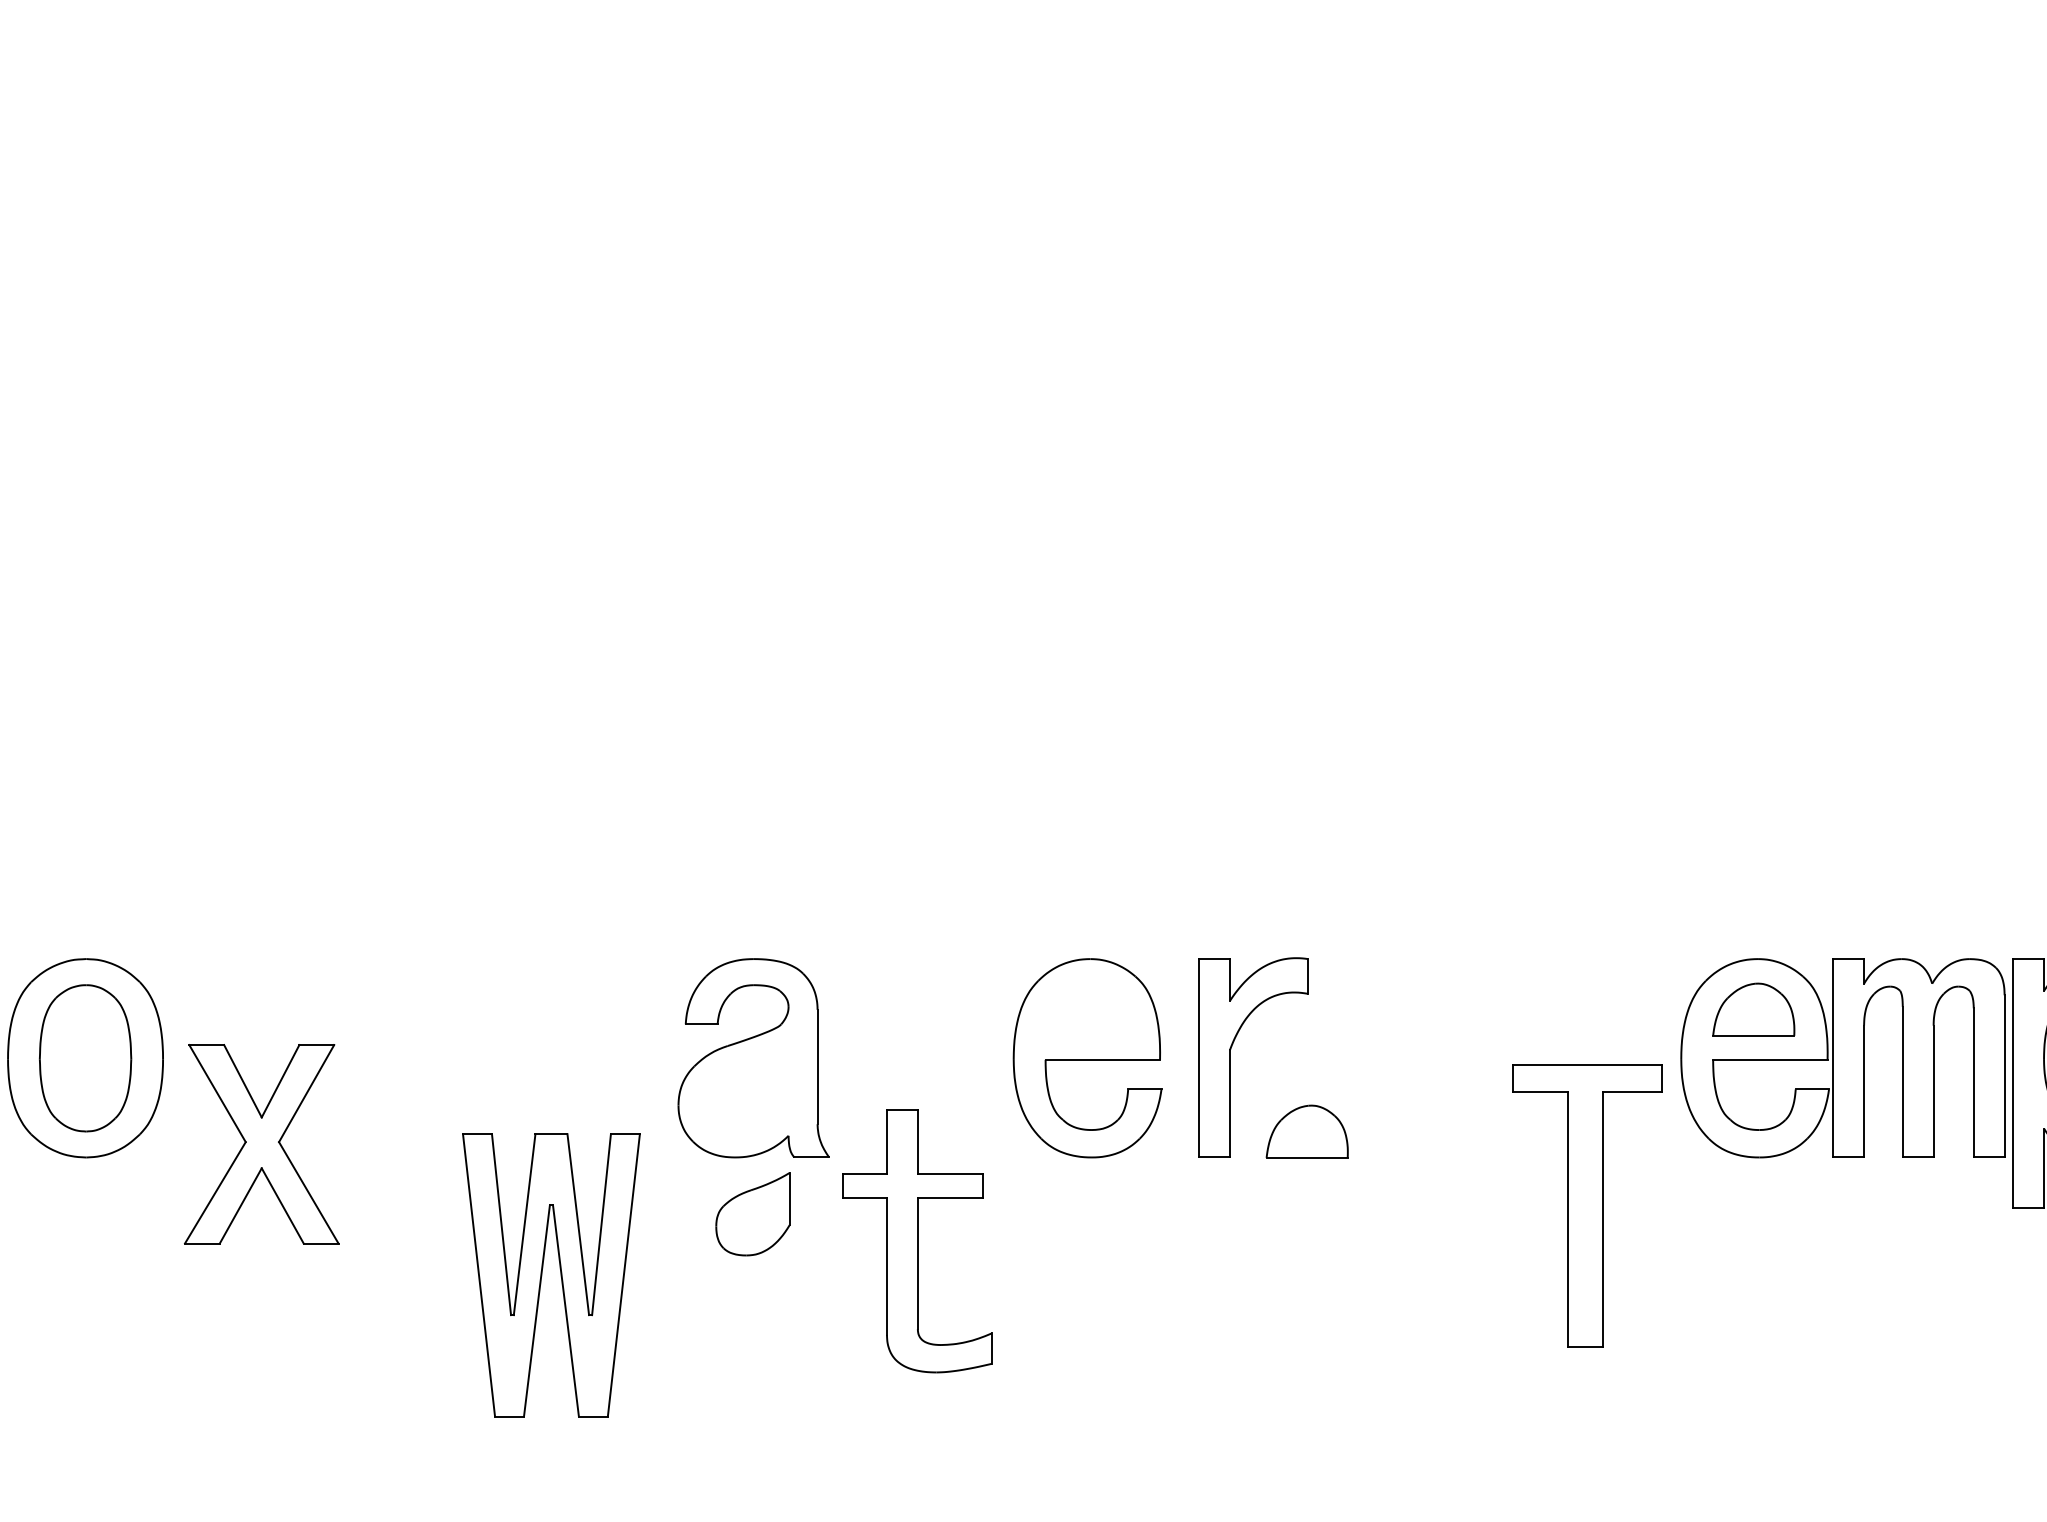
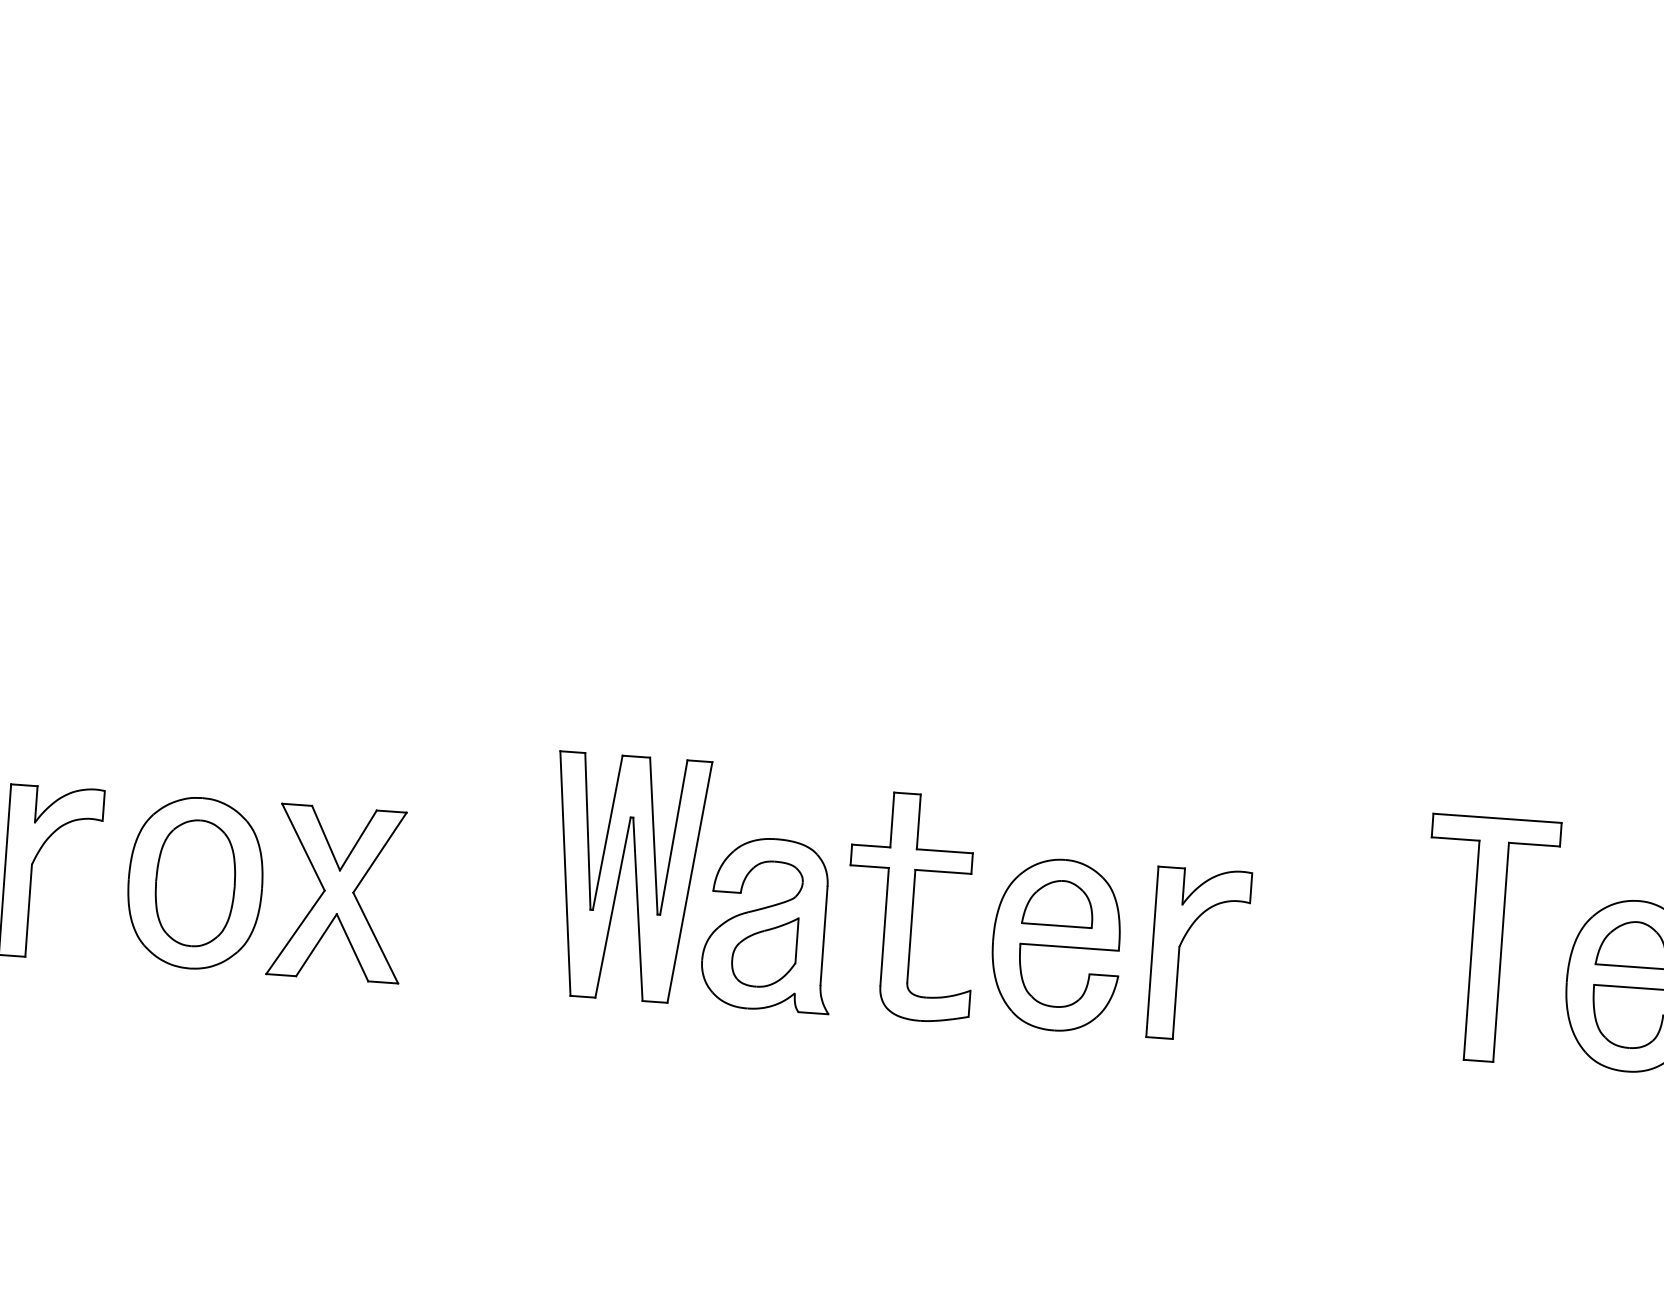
part: (1306, 1131) -> (1057, 902), moved
part: (261, 1144) -> (338, 893), moved
part: (1587, 1205) -> (1488, 939), moved
part: (752, 1214) -> (764, 951), moved
part: (917, 1241) -> (912, 907), moved
part: (542, 1275) -> (619, 877), moved

